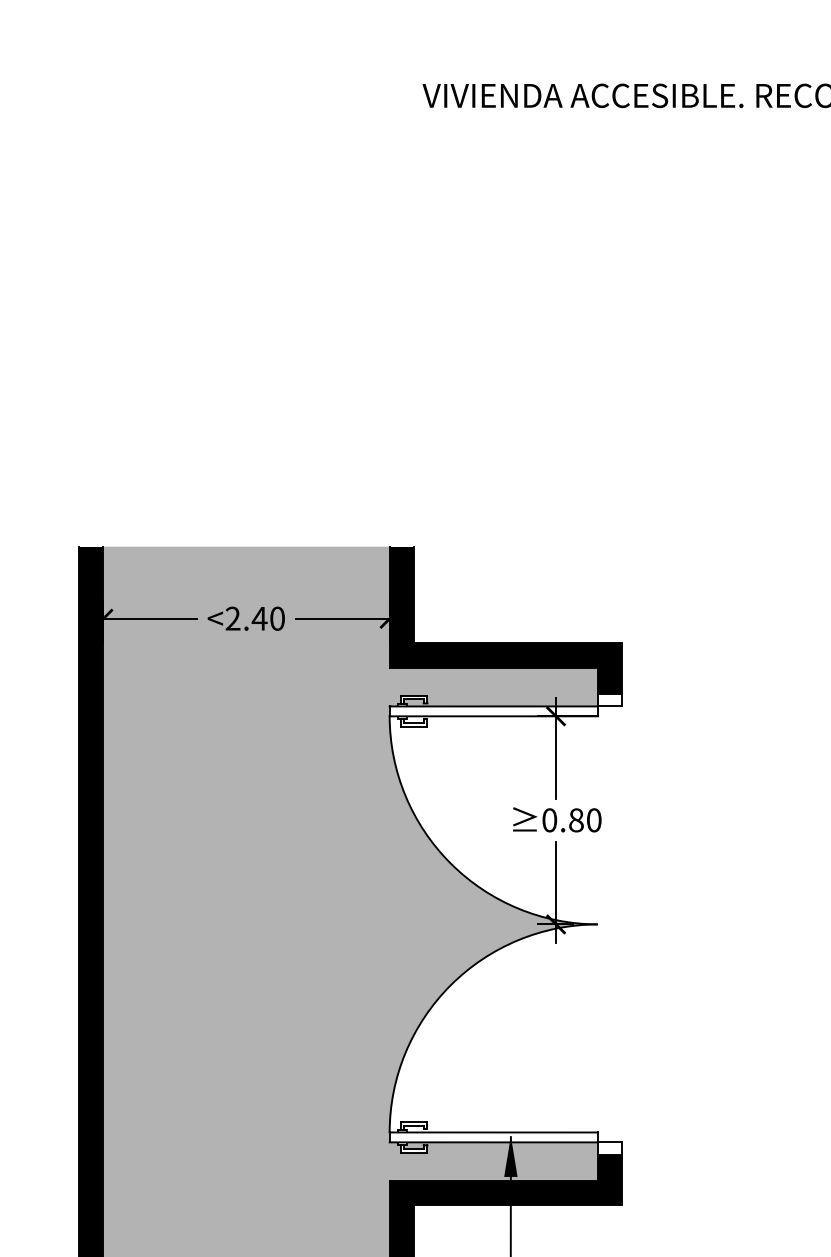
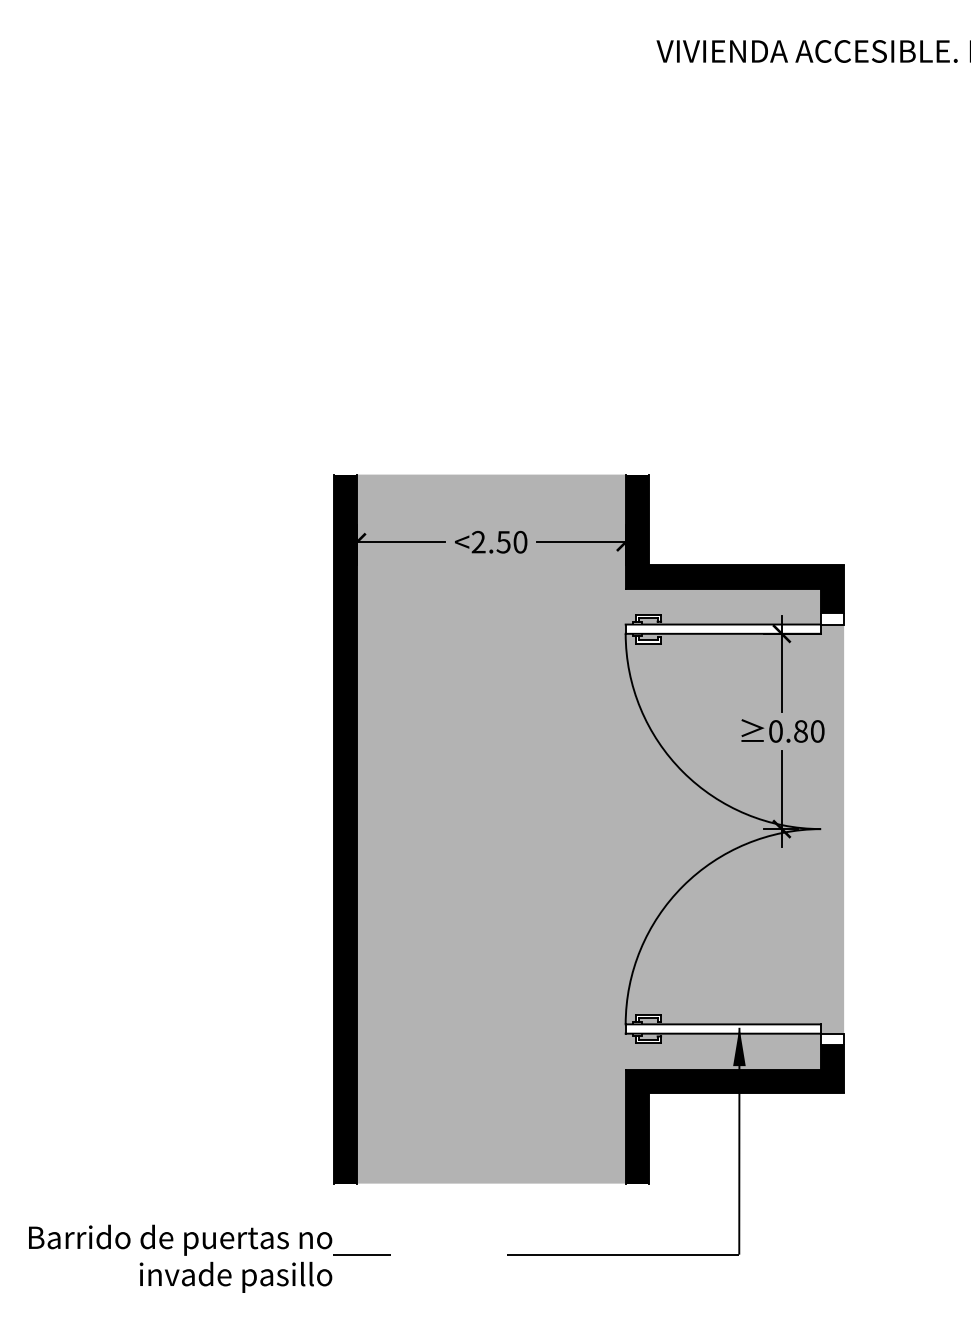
text: (259, 619) -> (503, 542), <2.40 -> <2.50
fill: (505, 923) -> (734, 828), added

